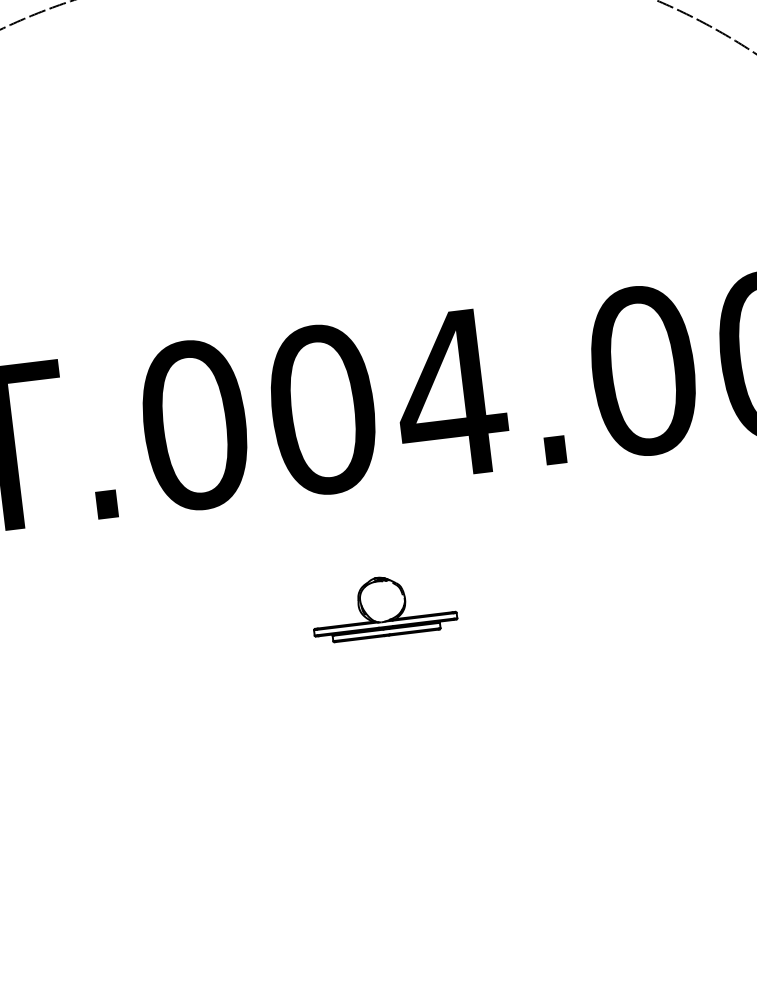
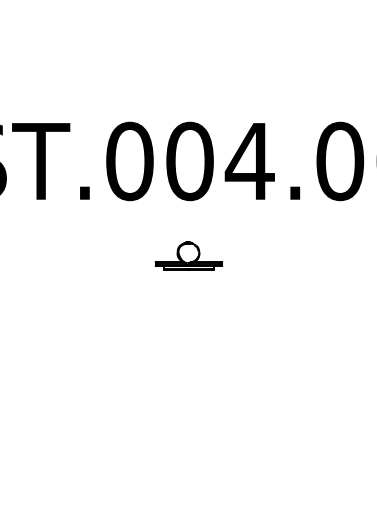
part: (382, 606) -> (188, 255), moved

